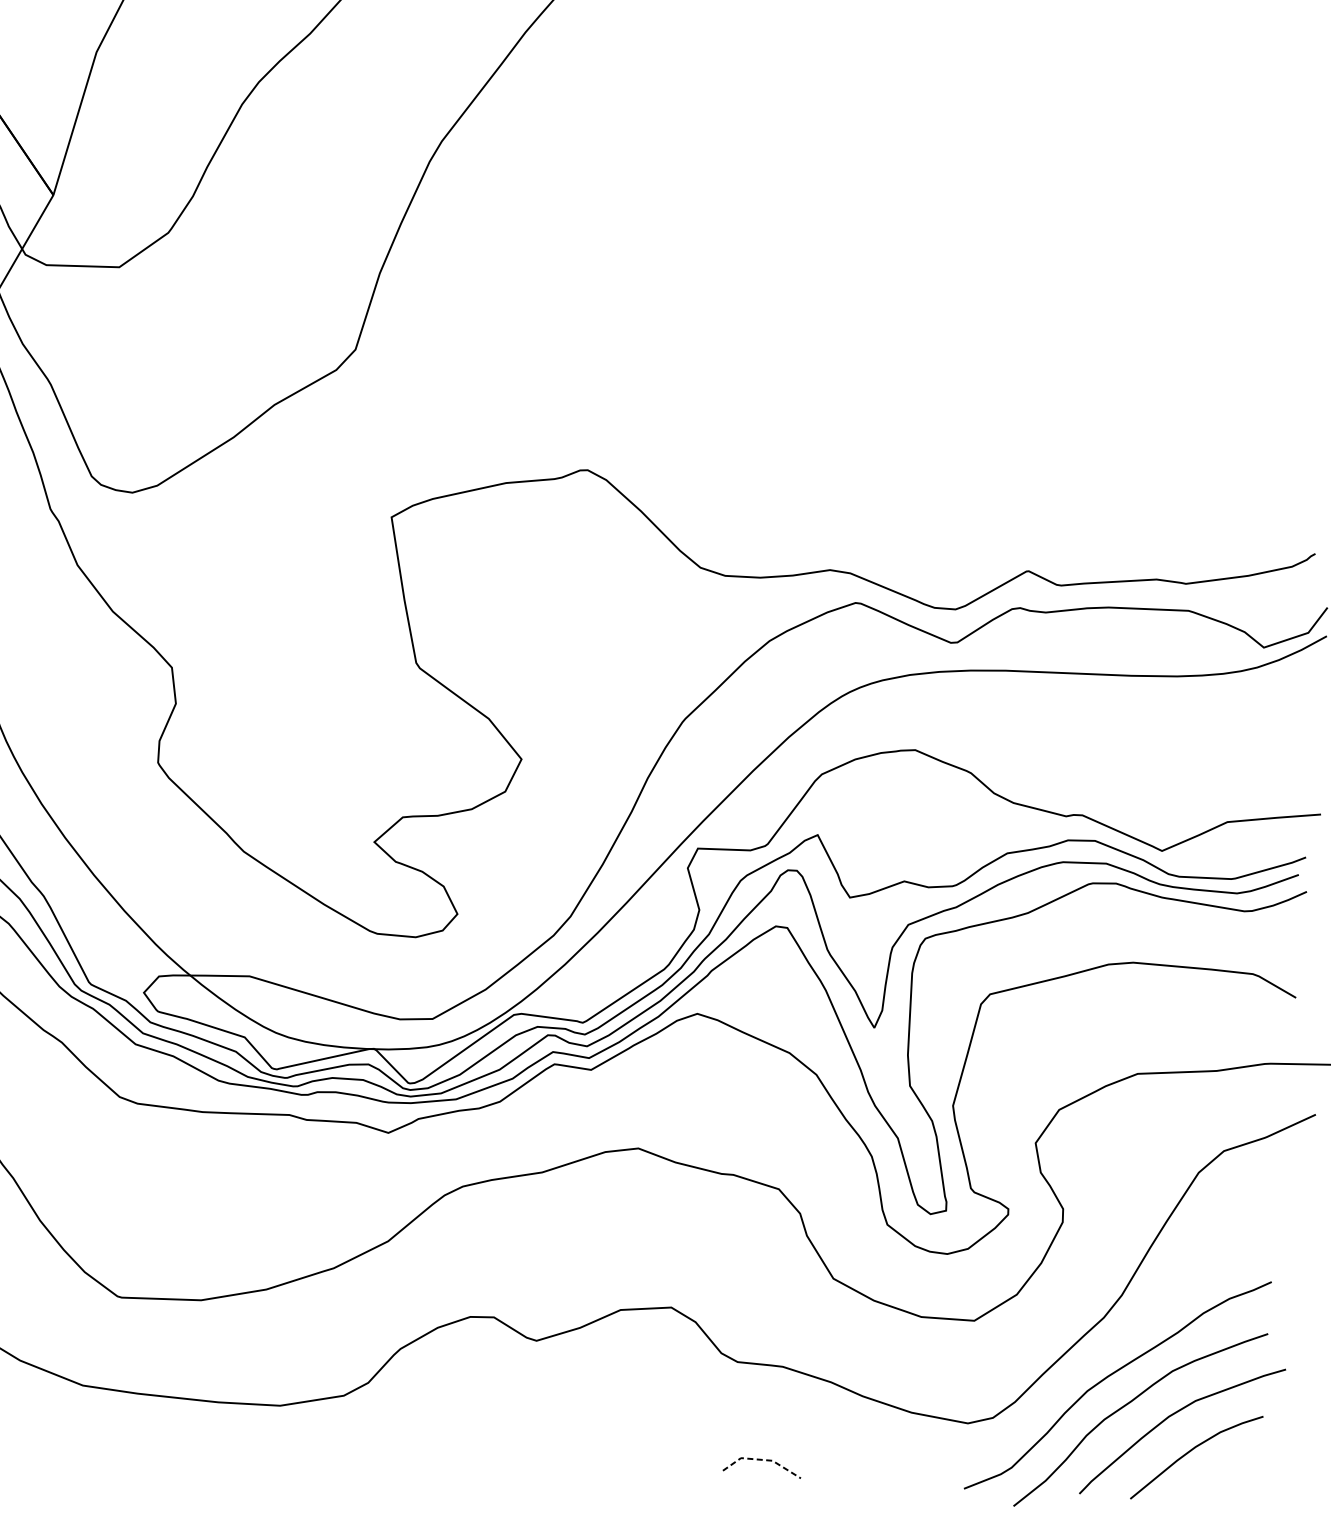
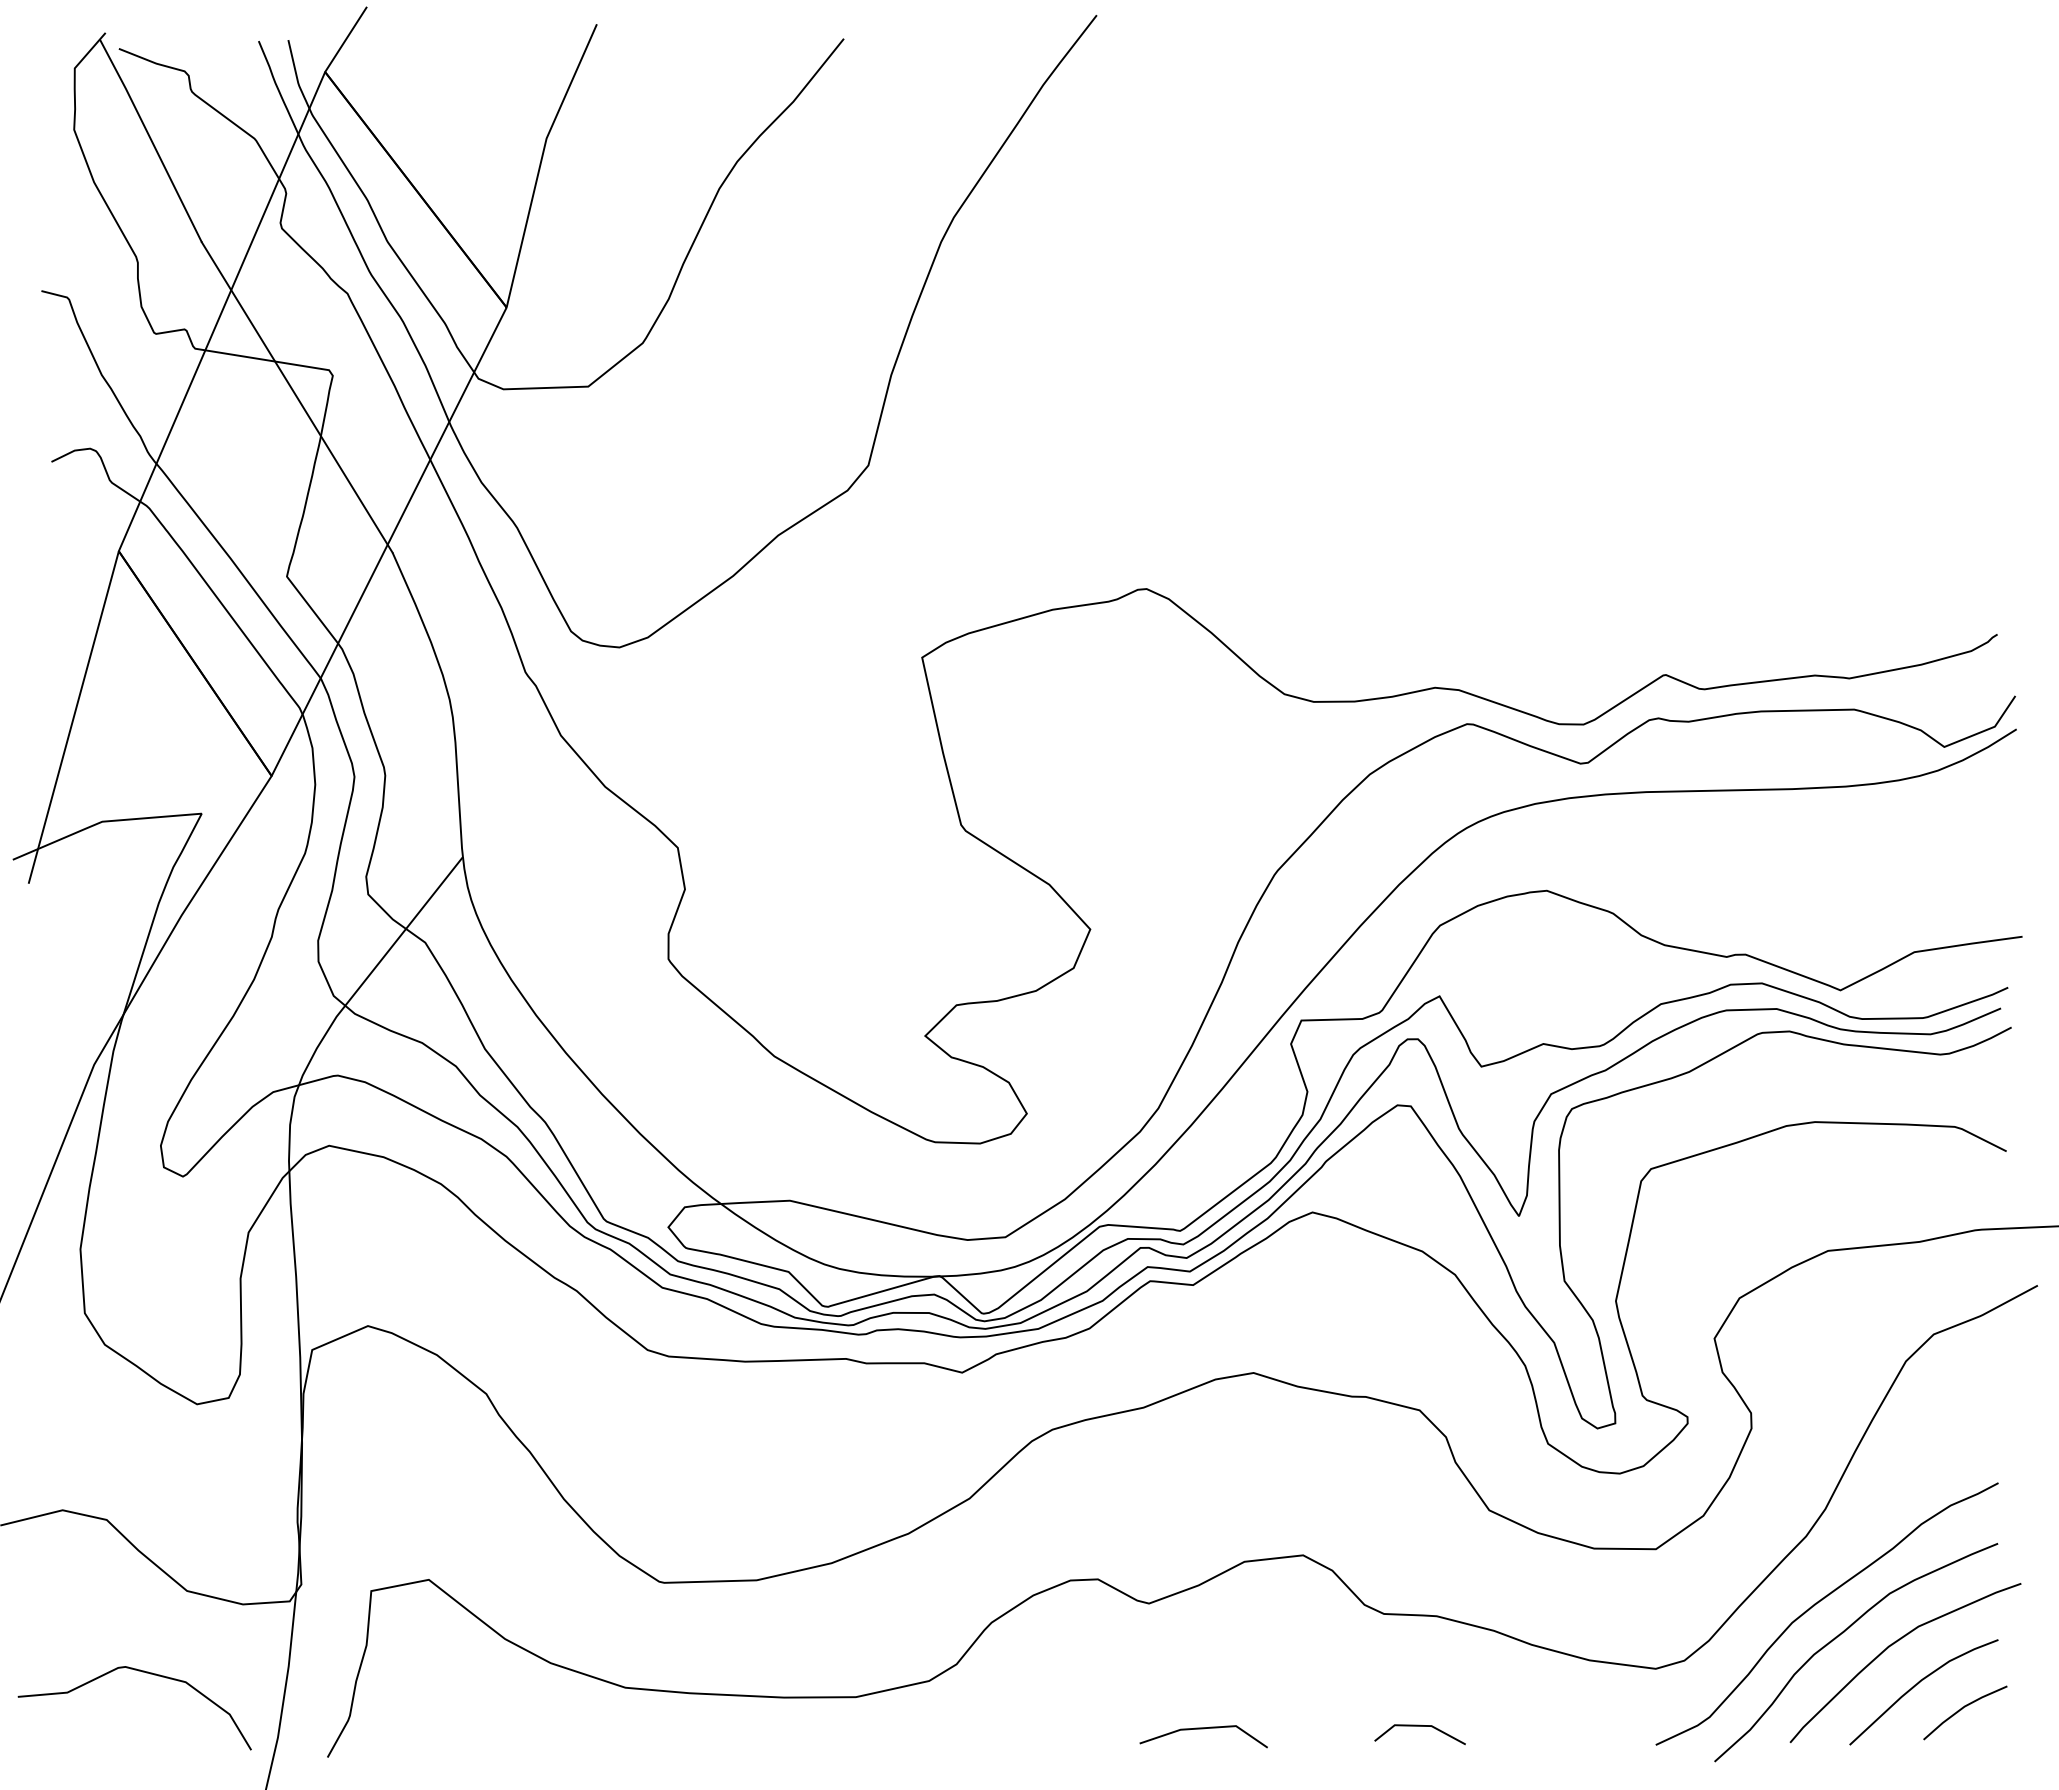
line: (576, 1451) -> (1203, 1729), added
line: (762, 1459) -> (1419, 1725), dashed -> solid
line: (1228, 1474) -> (1962, 1709), added

